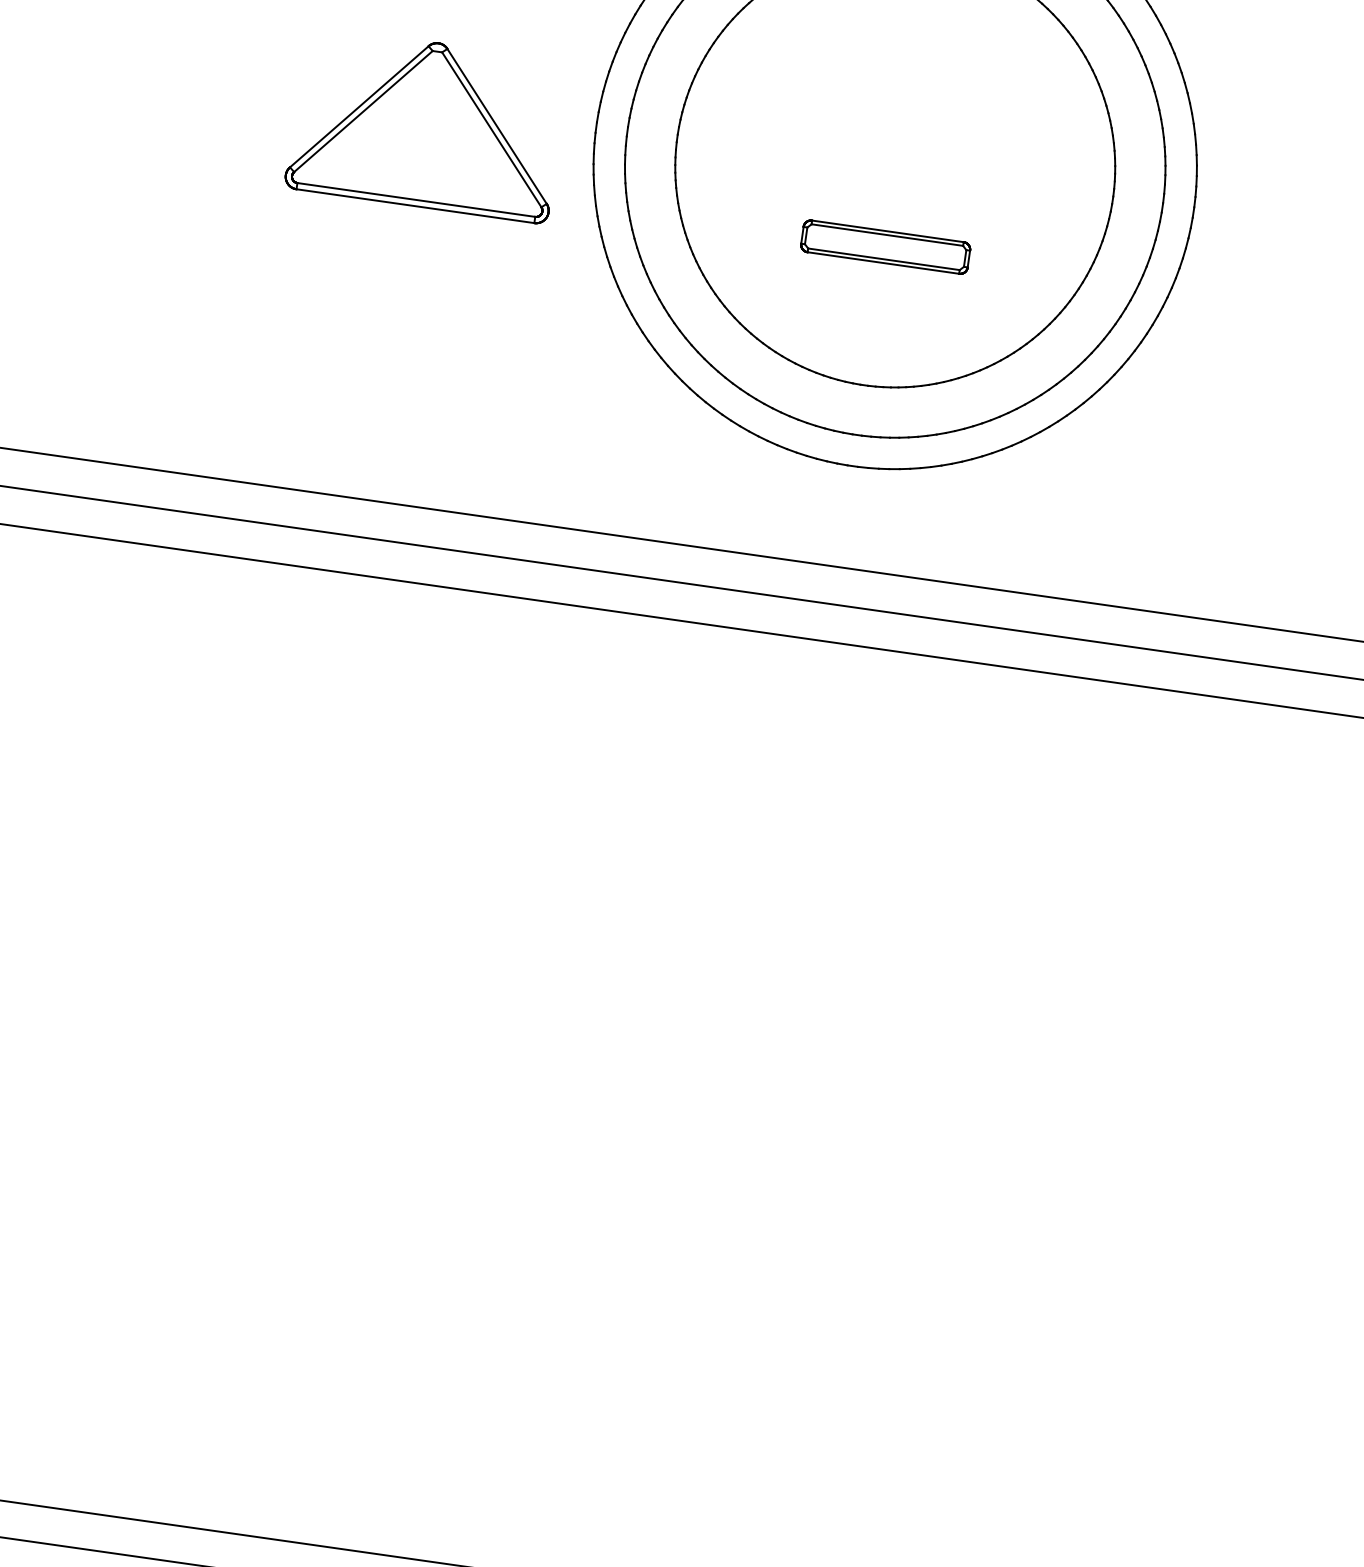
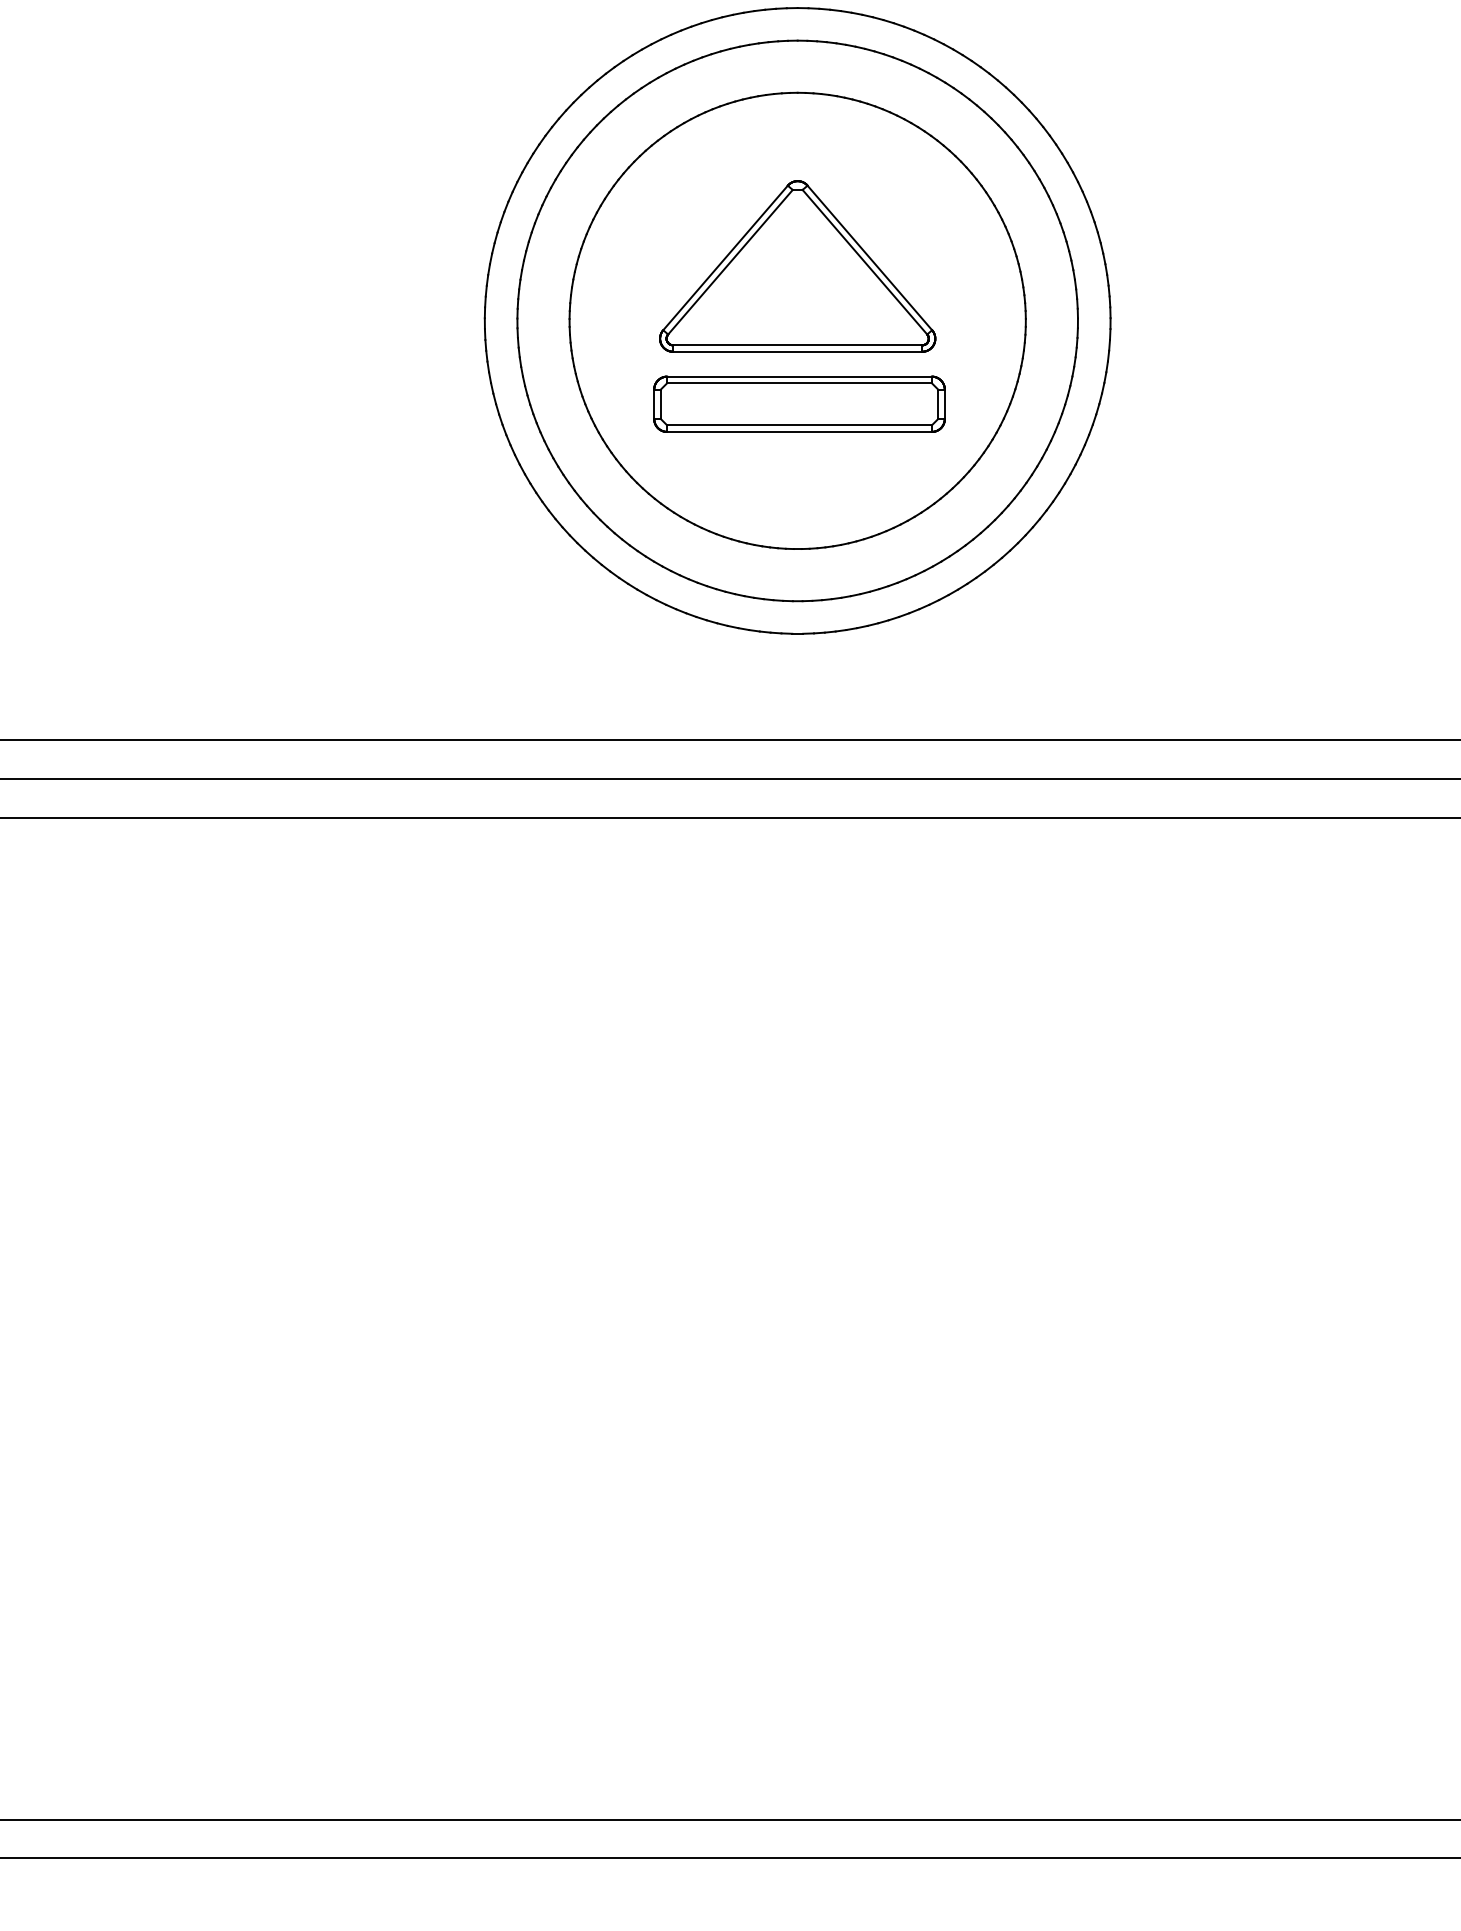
part: (426, 124) -> (797, 266), moved
part: (885, 246) -> (799, 403), size x1.67

